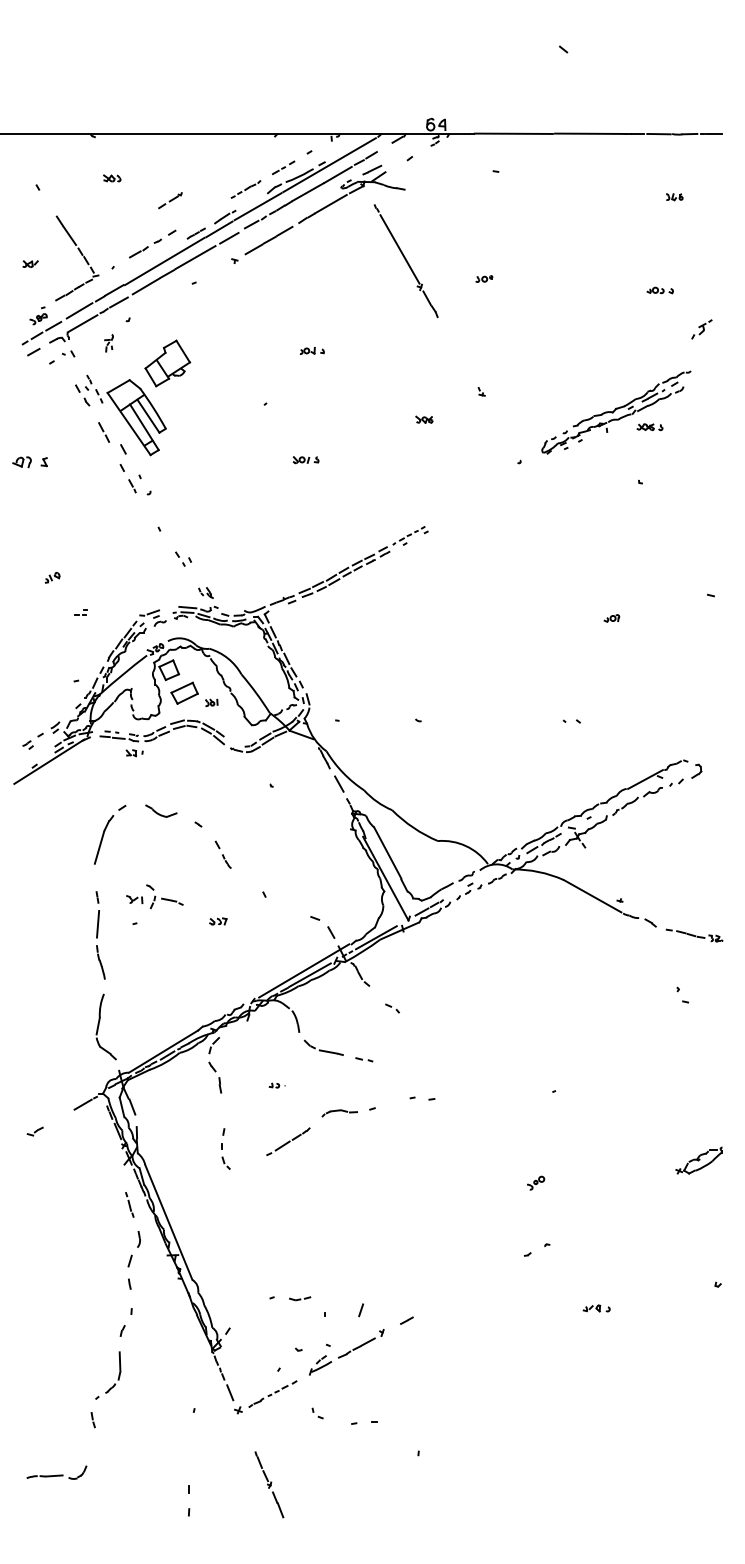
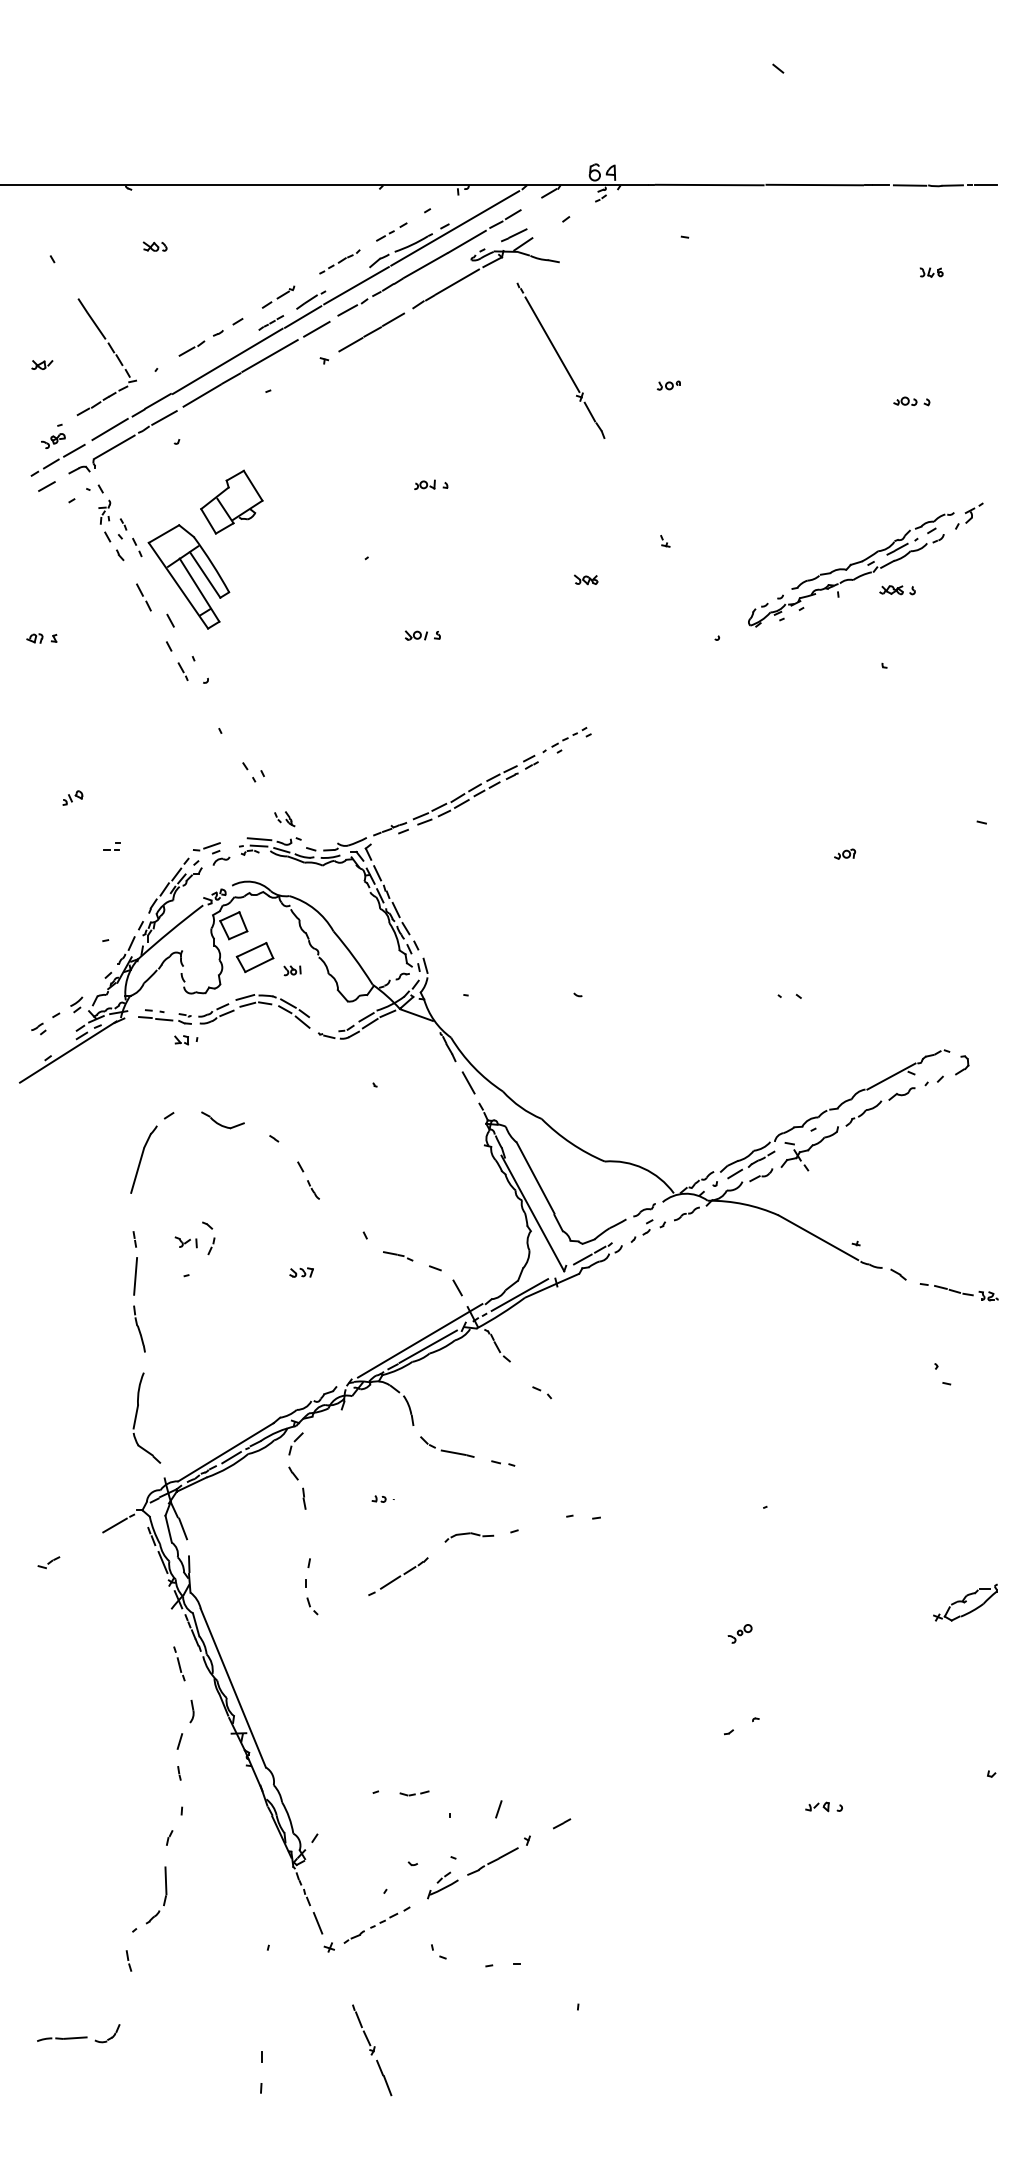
part: (170, 200) -> (278, 296), moved
part: (702, 328) -> (969, 515), moved
part: (108, 342) -> (104, 511), moved
part: (29, 462) -> (41, 638), size x0.62
part: (172, 901) -> (398, 1256), moved

